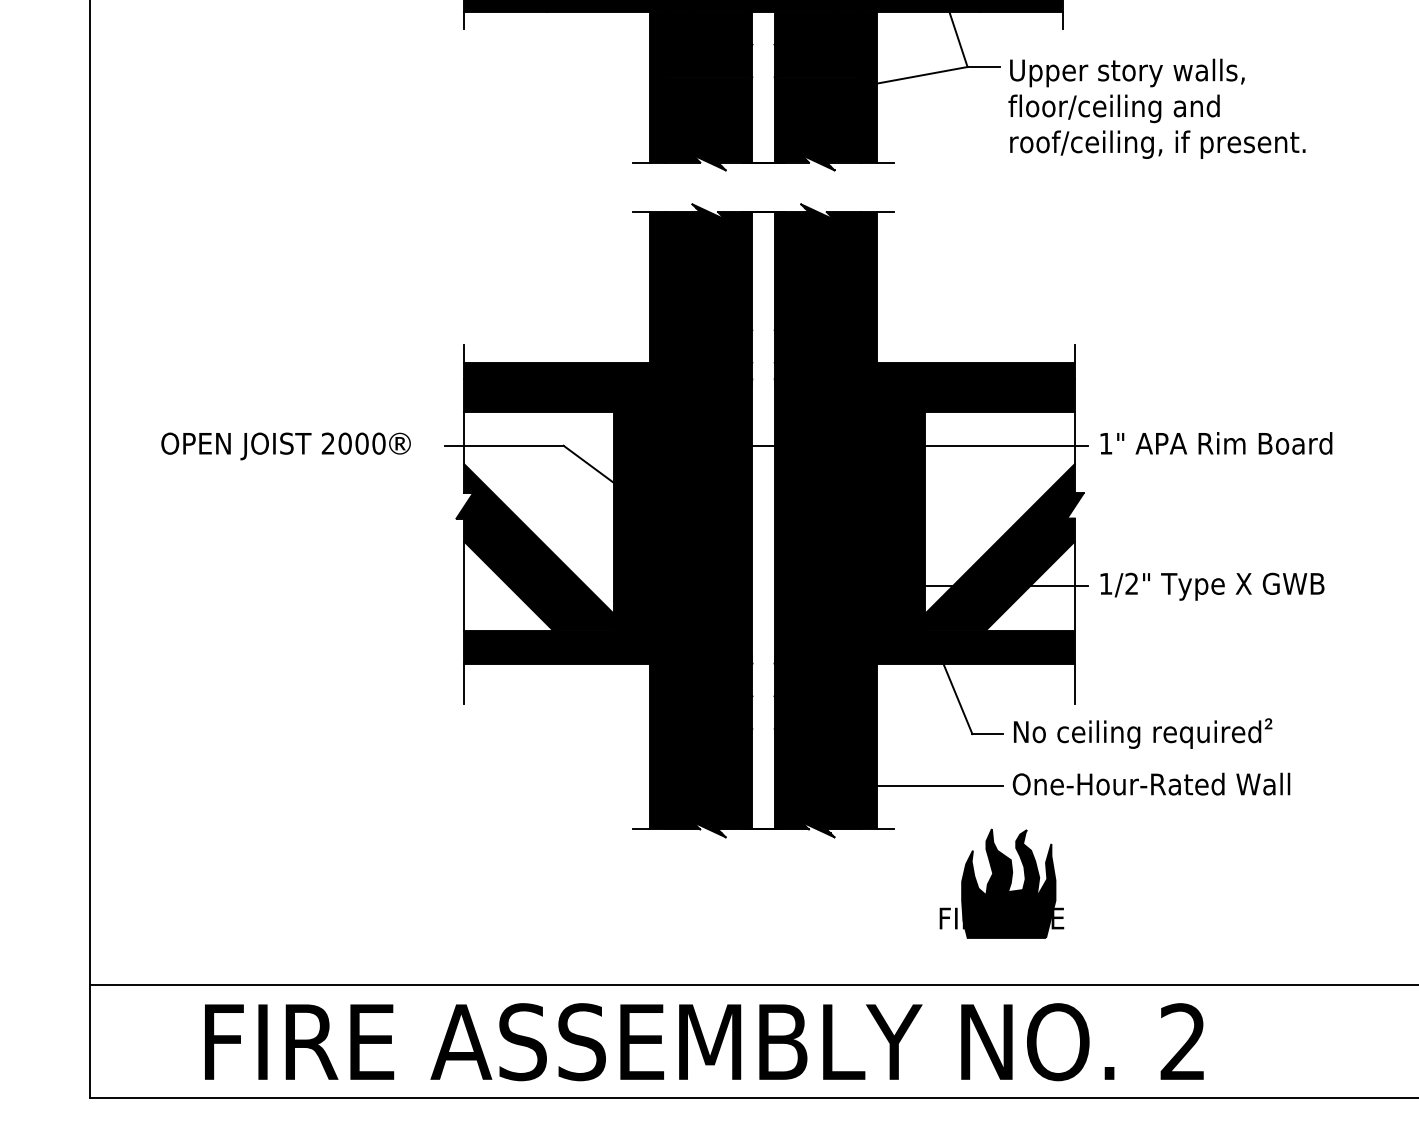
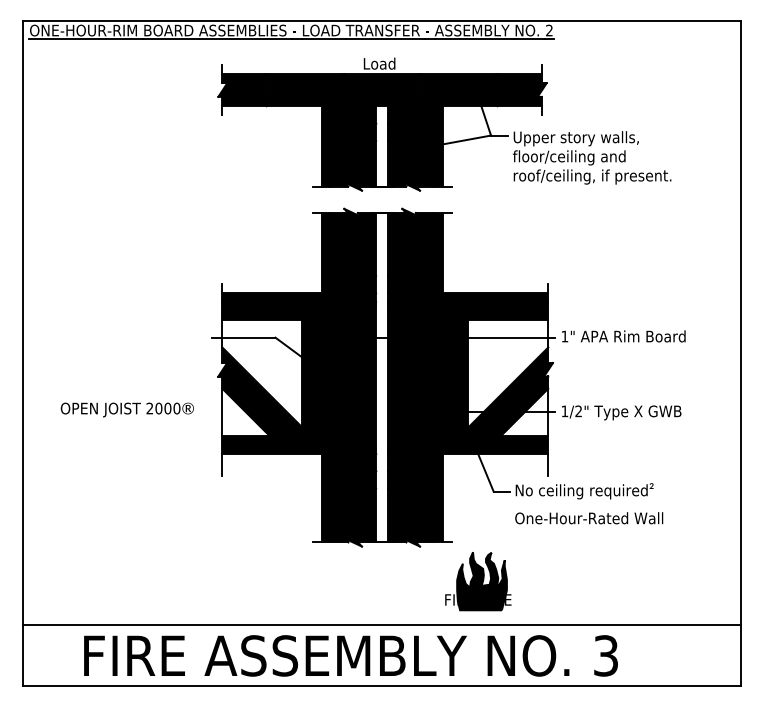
text: (284, 445) -> (126, 409), moved
line: (940, 786) -> (476, 519), removed
part: (1002, 883) -> (478, 581), moved
text: (1182, 1041) -> (605, 655), 2 -> 3

